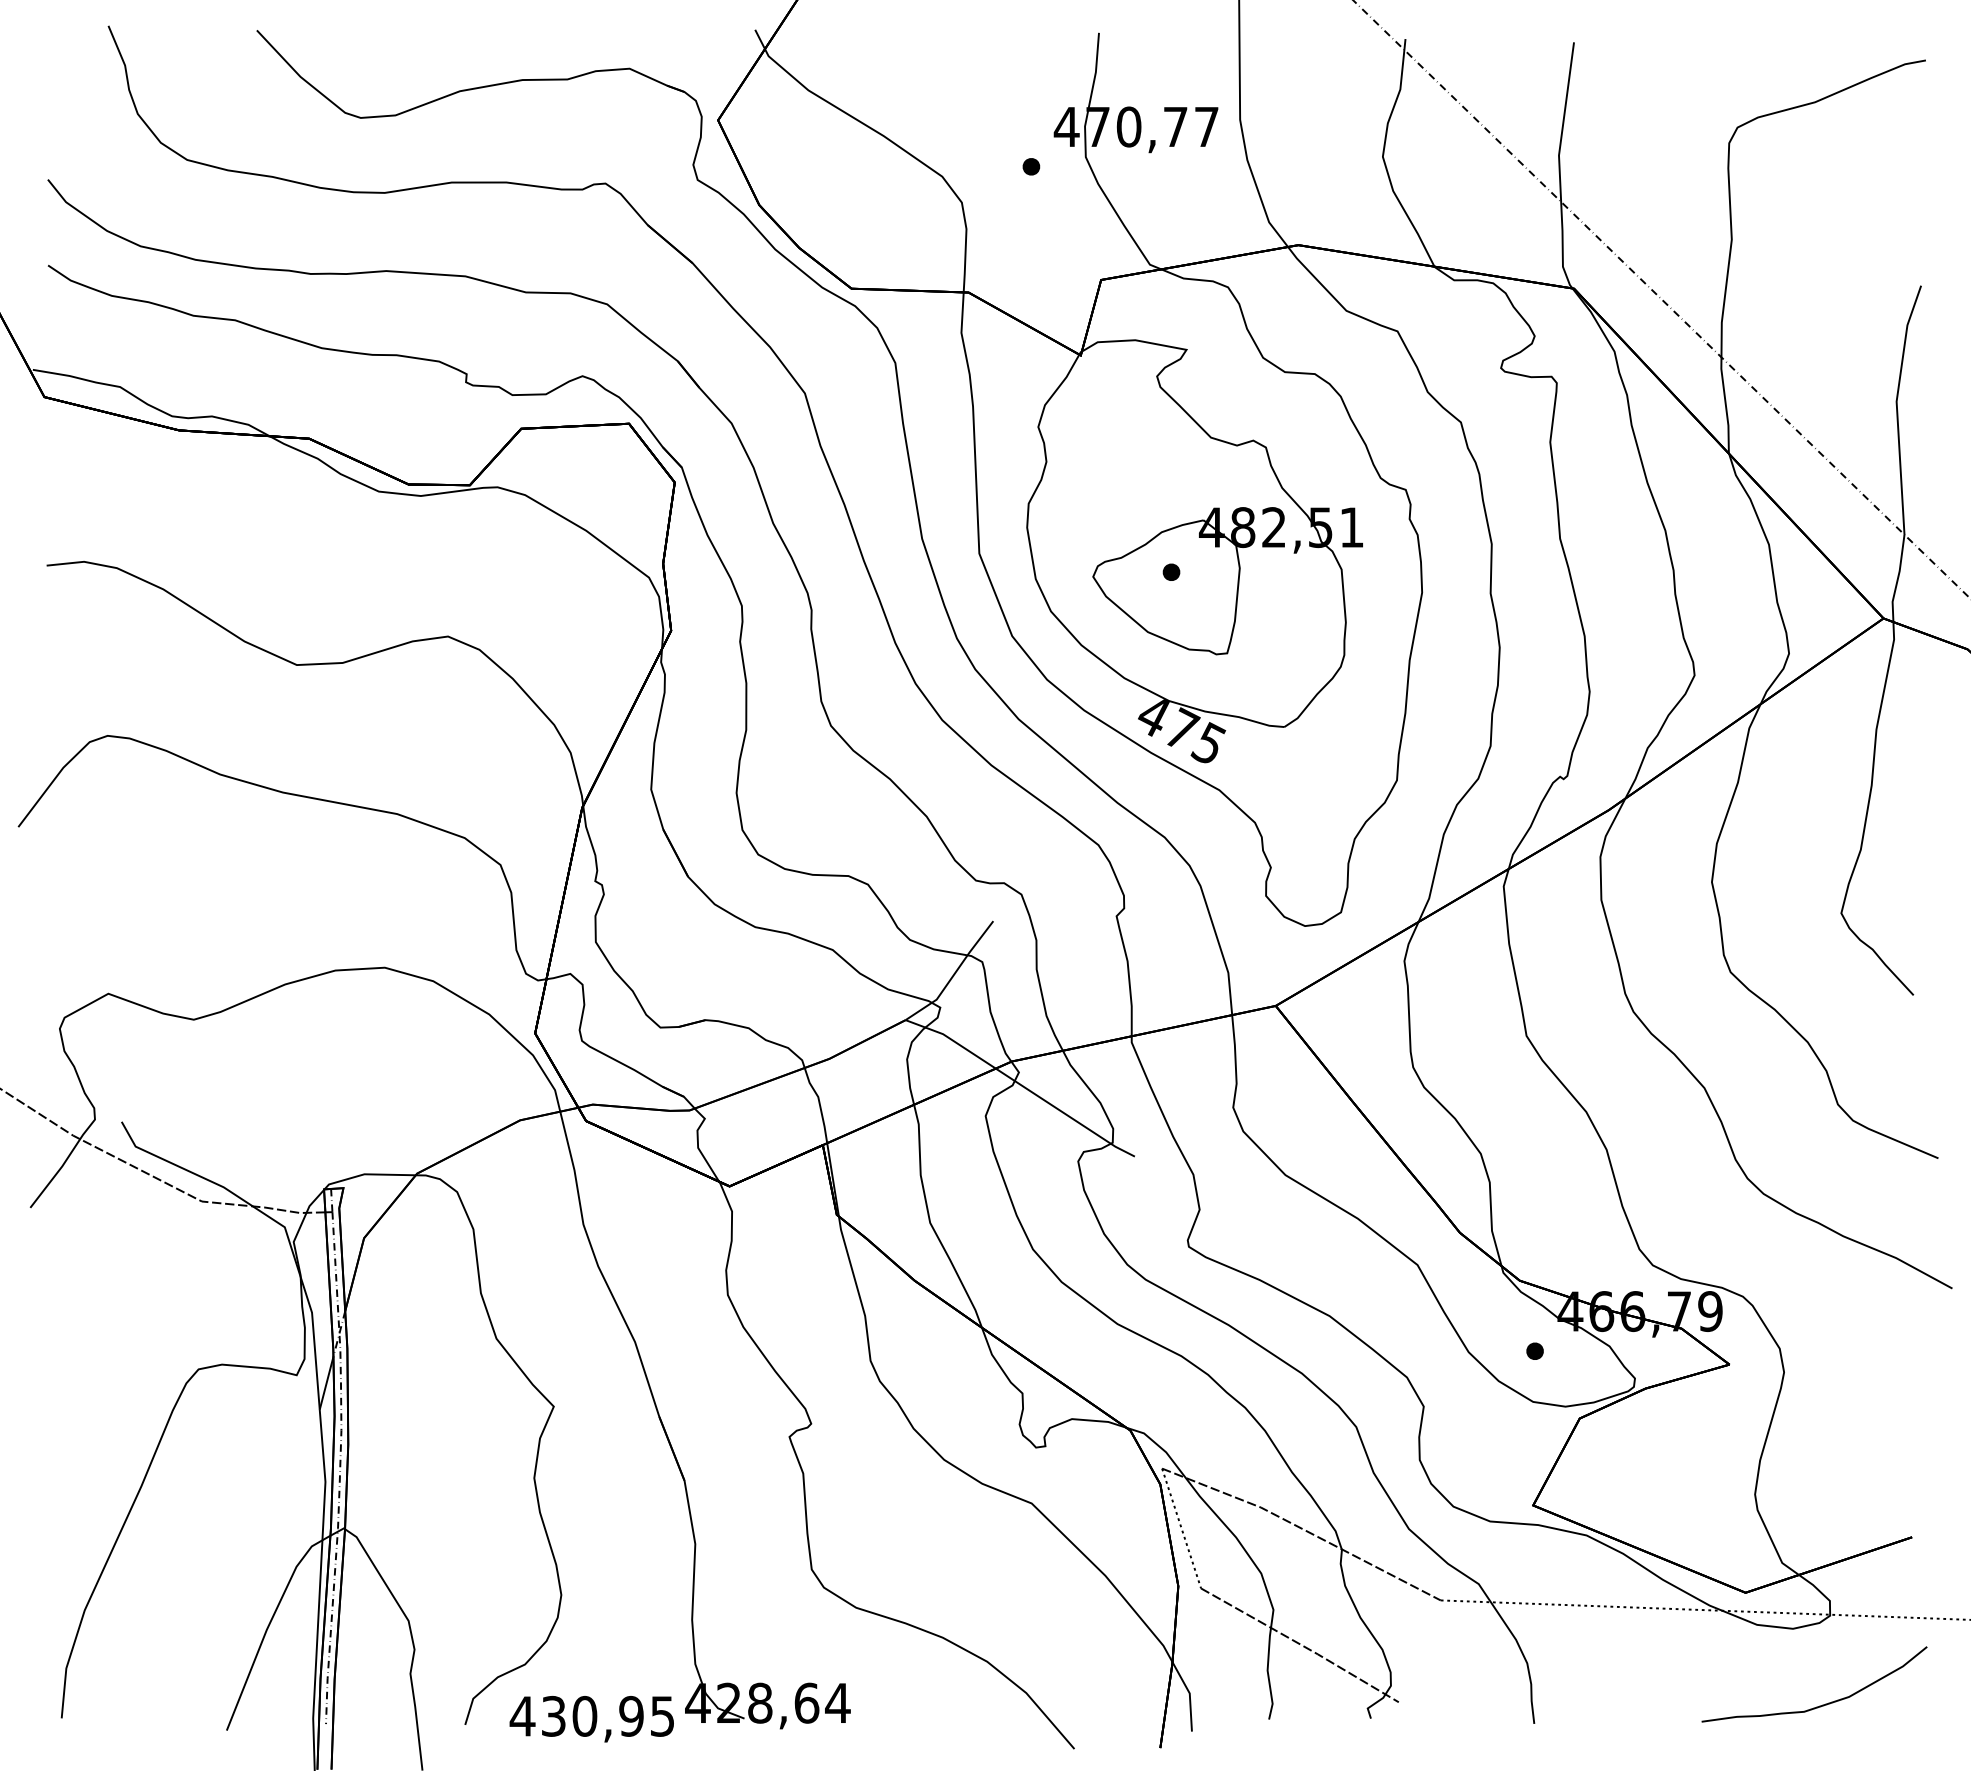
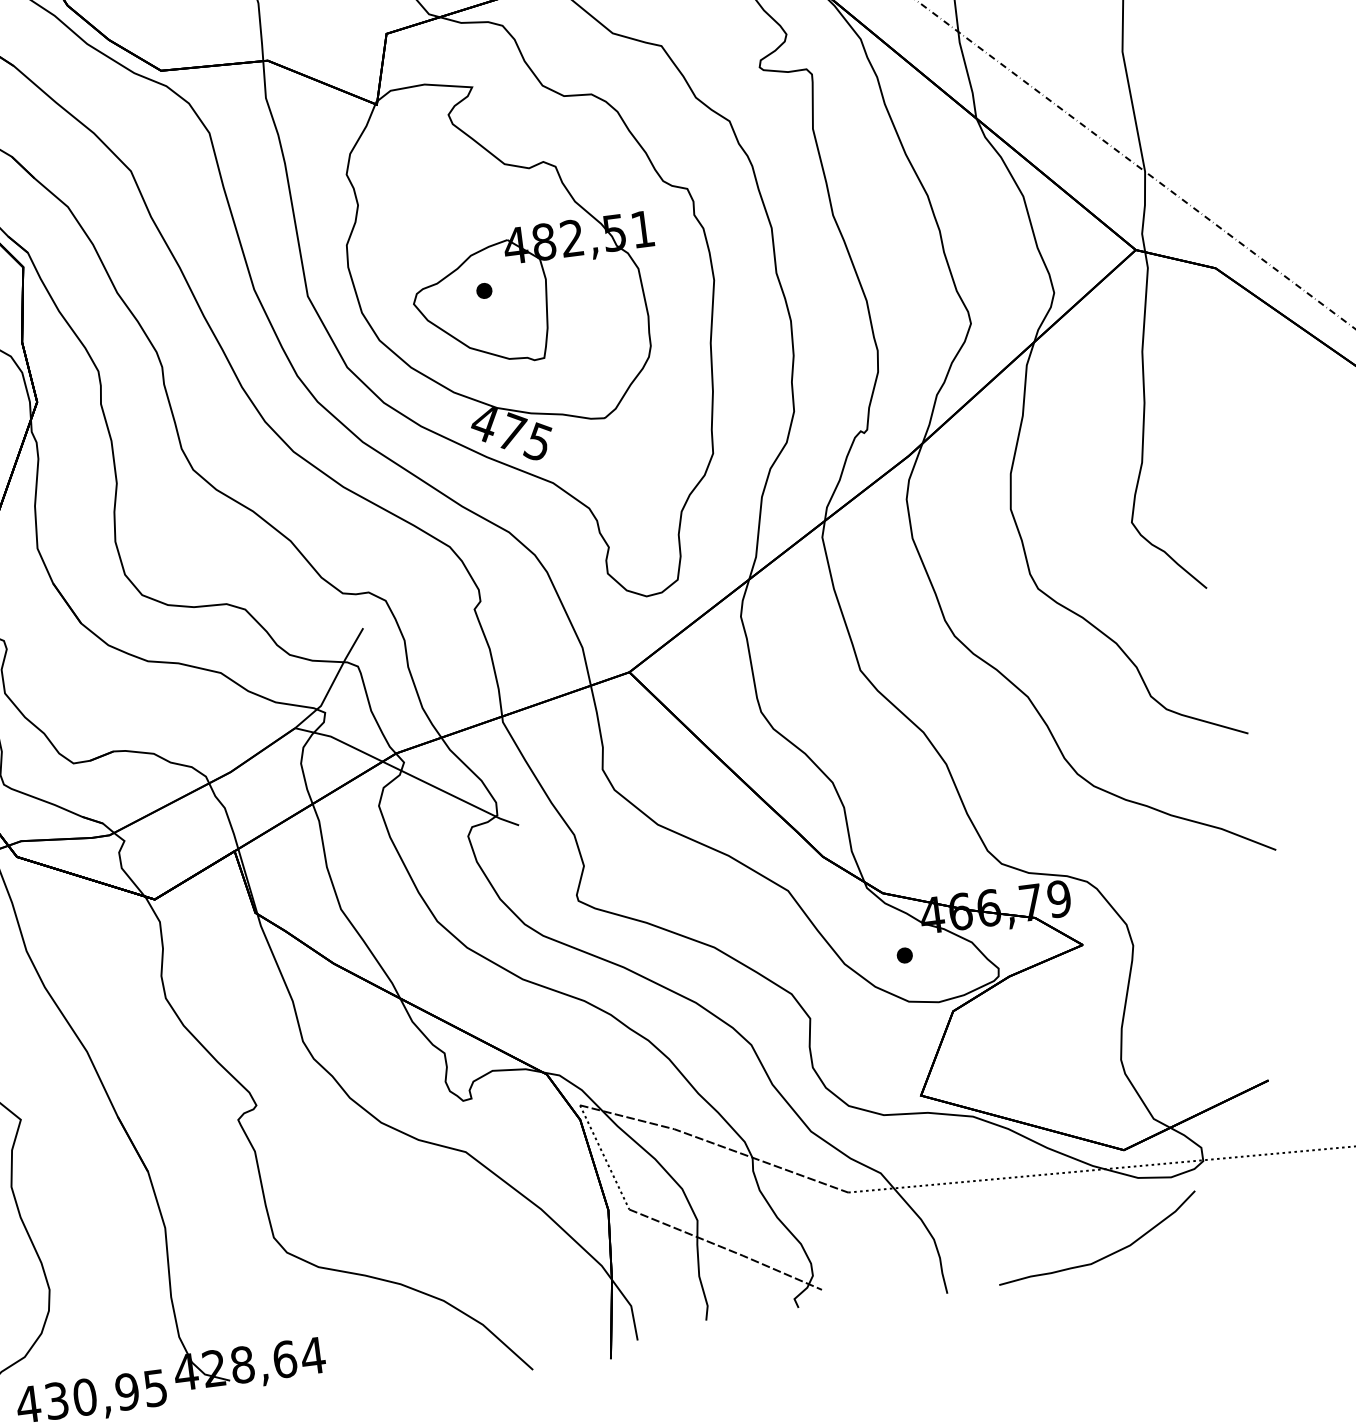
curve: (1822, 1704) -> (1106, 1255), moved

